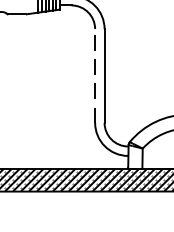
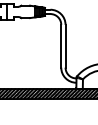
line: (95, 74) -> (61, 45), dashed -> solid

